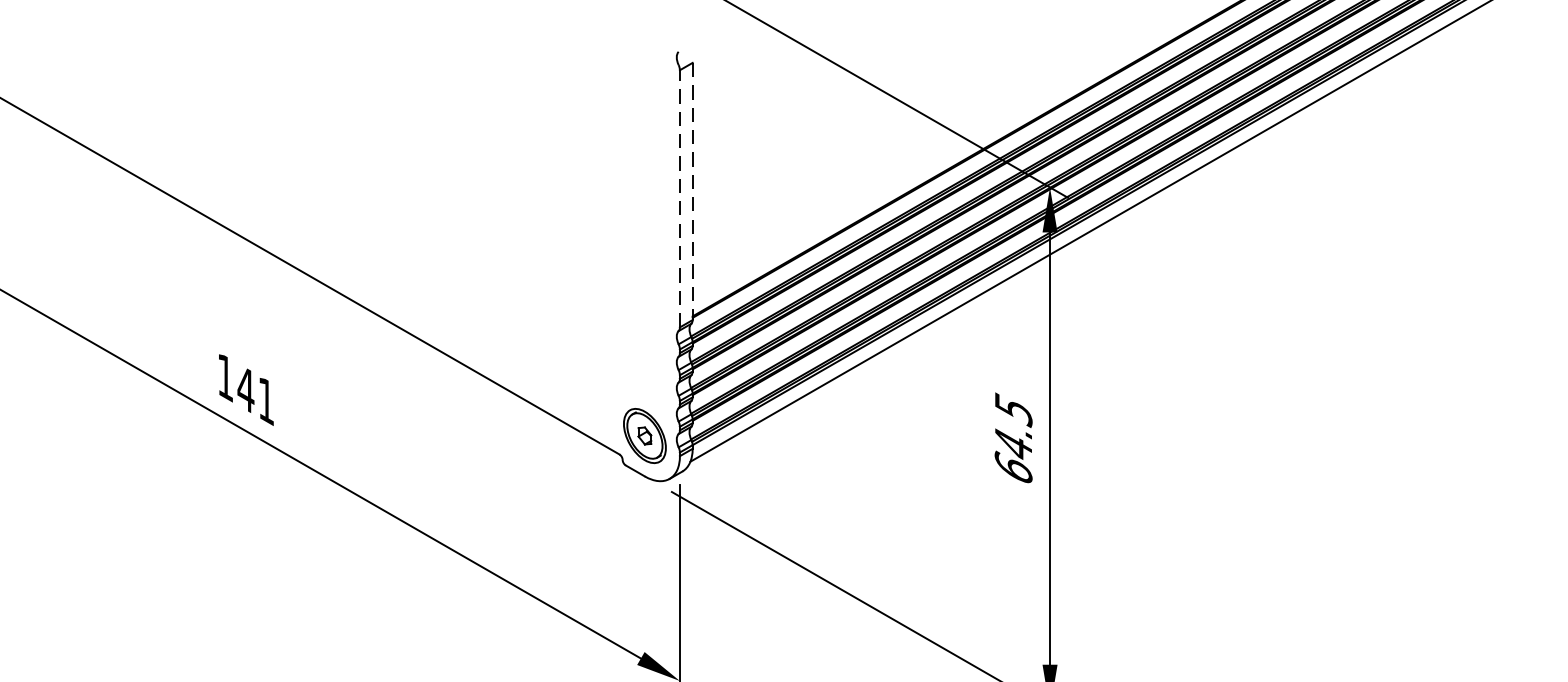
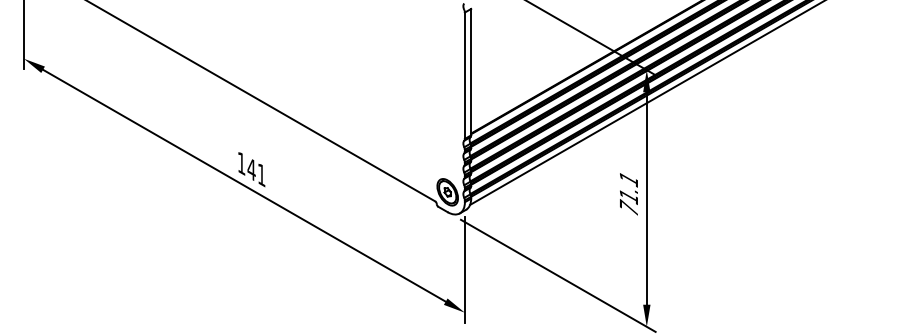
line: (693, 192) -> (471, 72), dashed -> solid
line: (679, 198) -> (464, 75), dashed -> solid
text: (1012, 438) -> (628, 193), 64.5 -> 71.1

